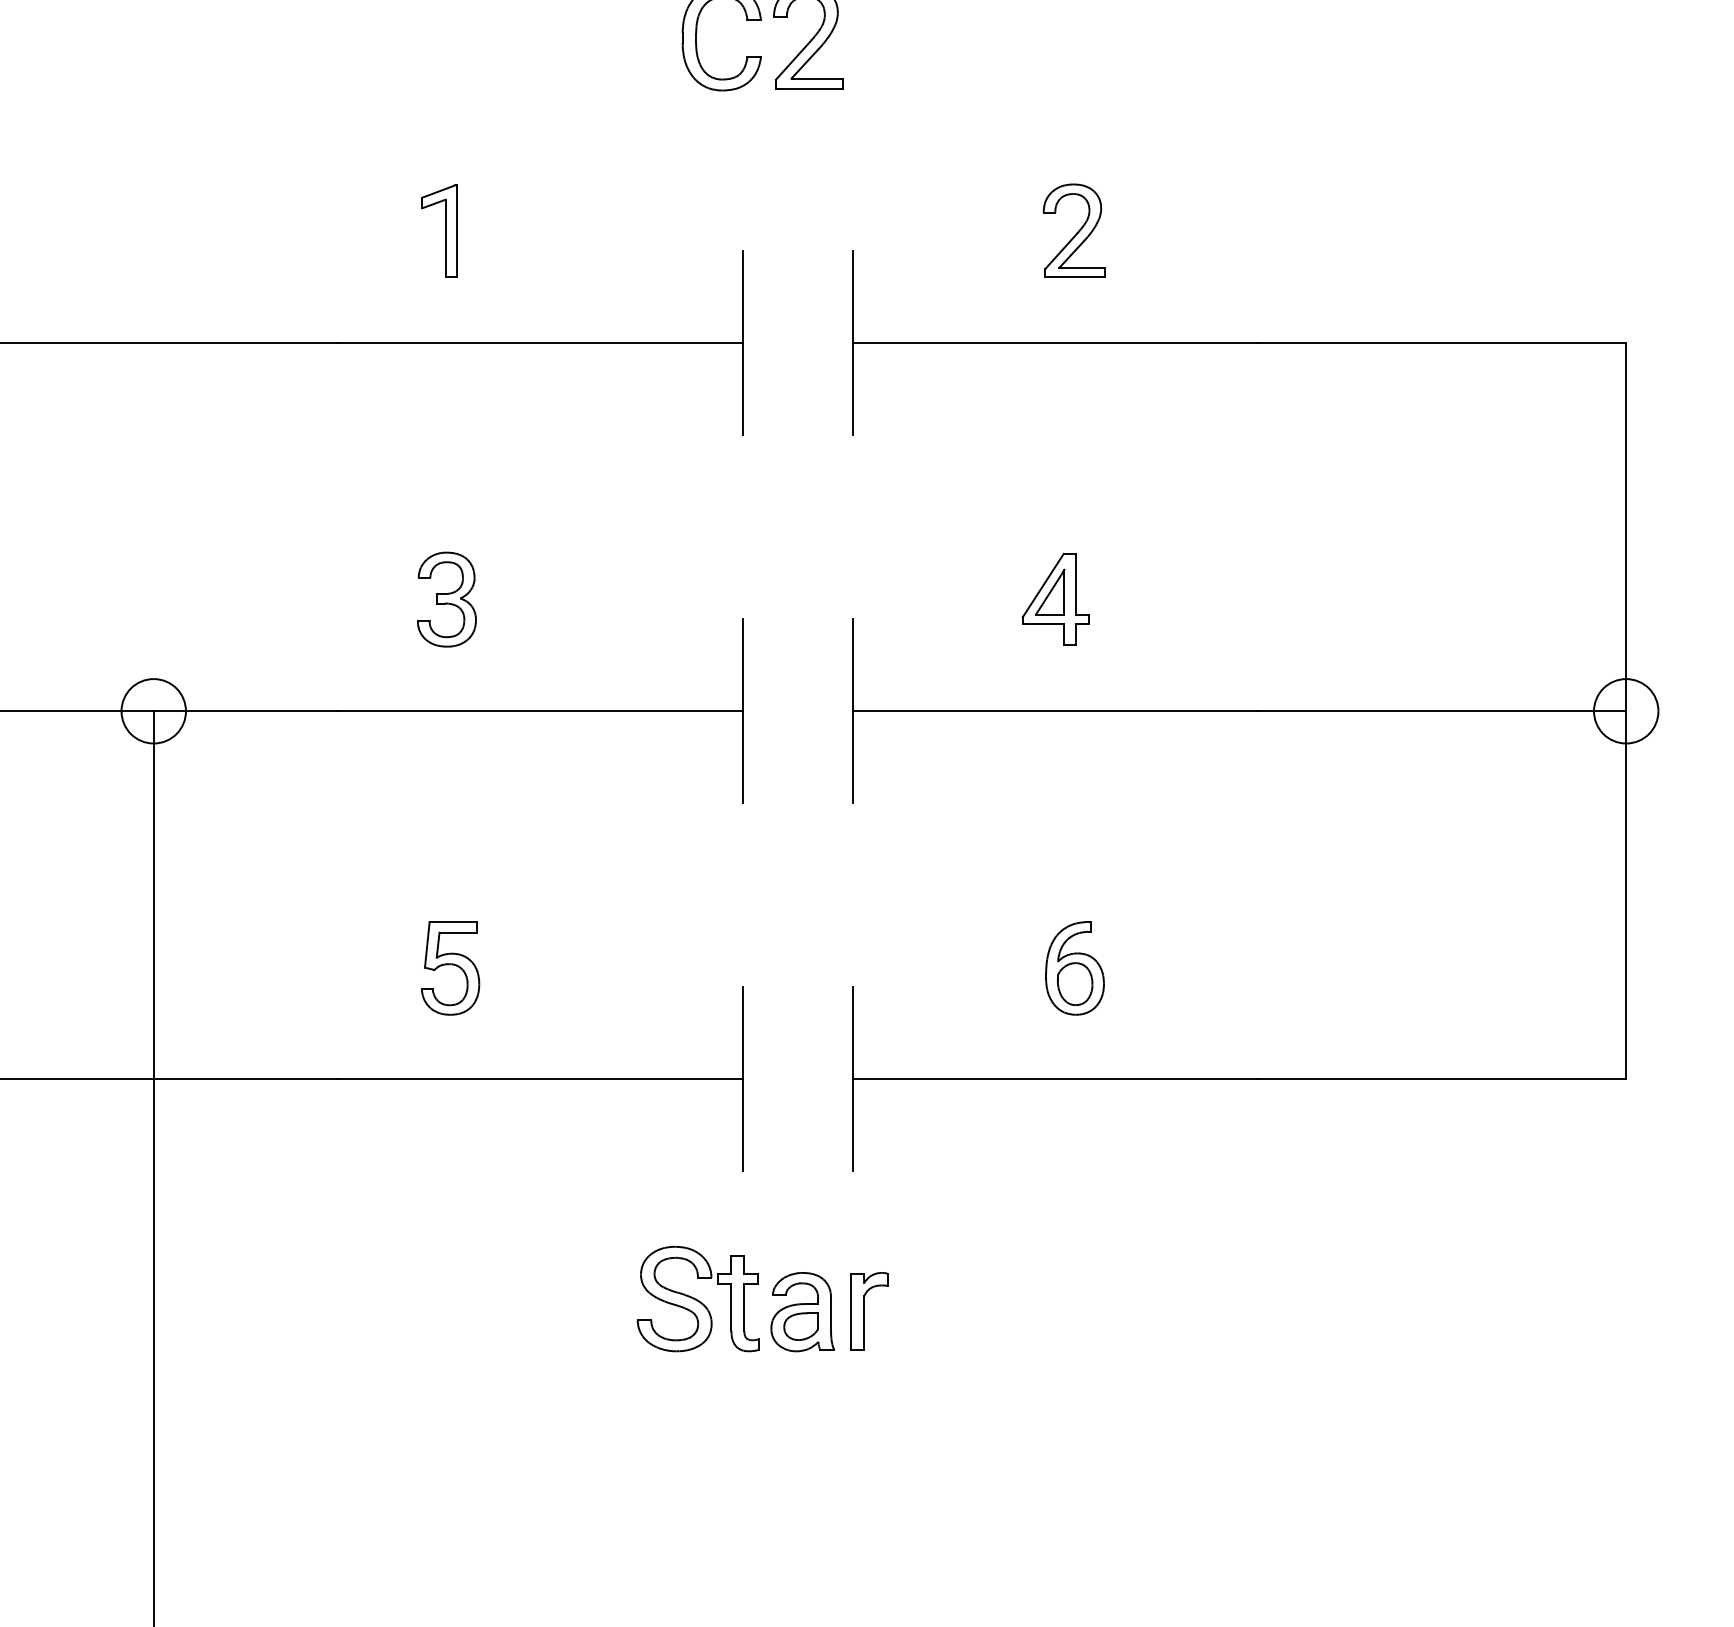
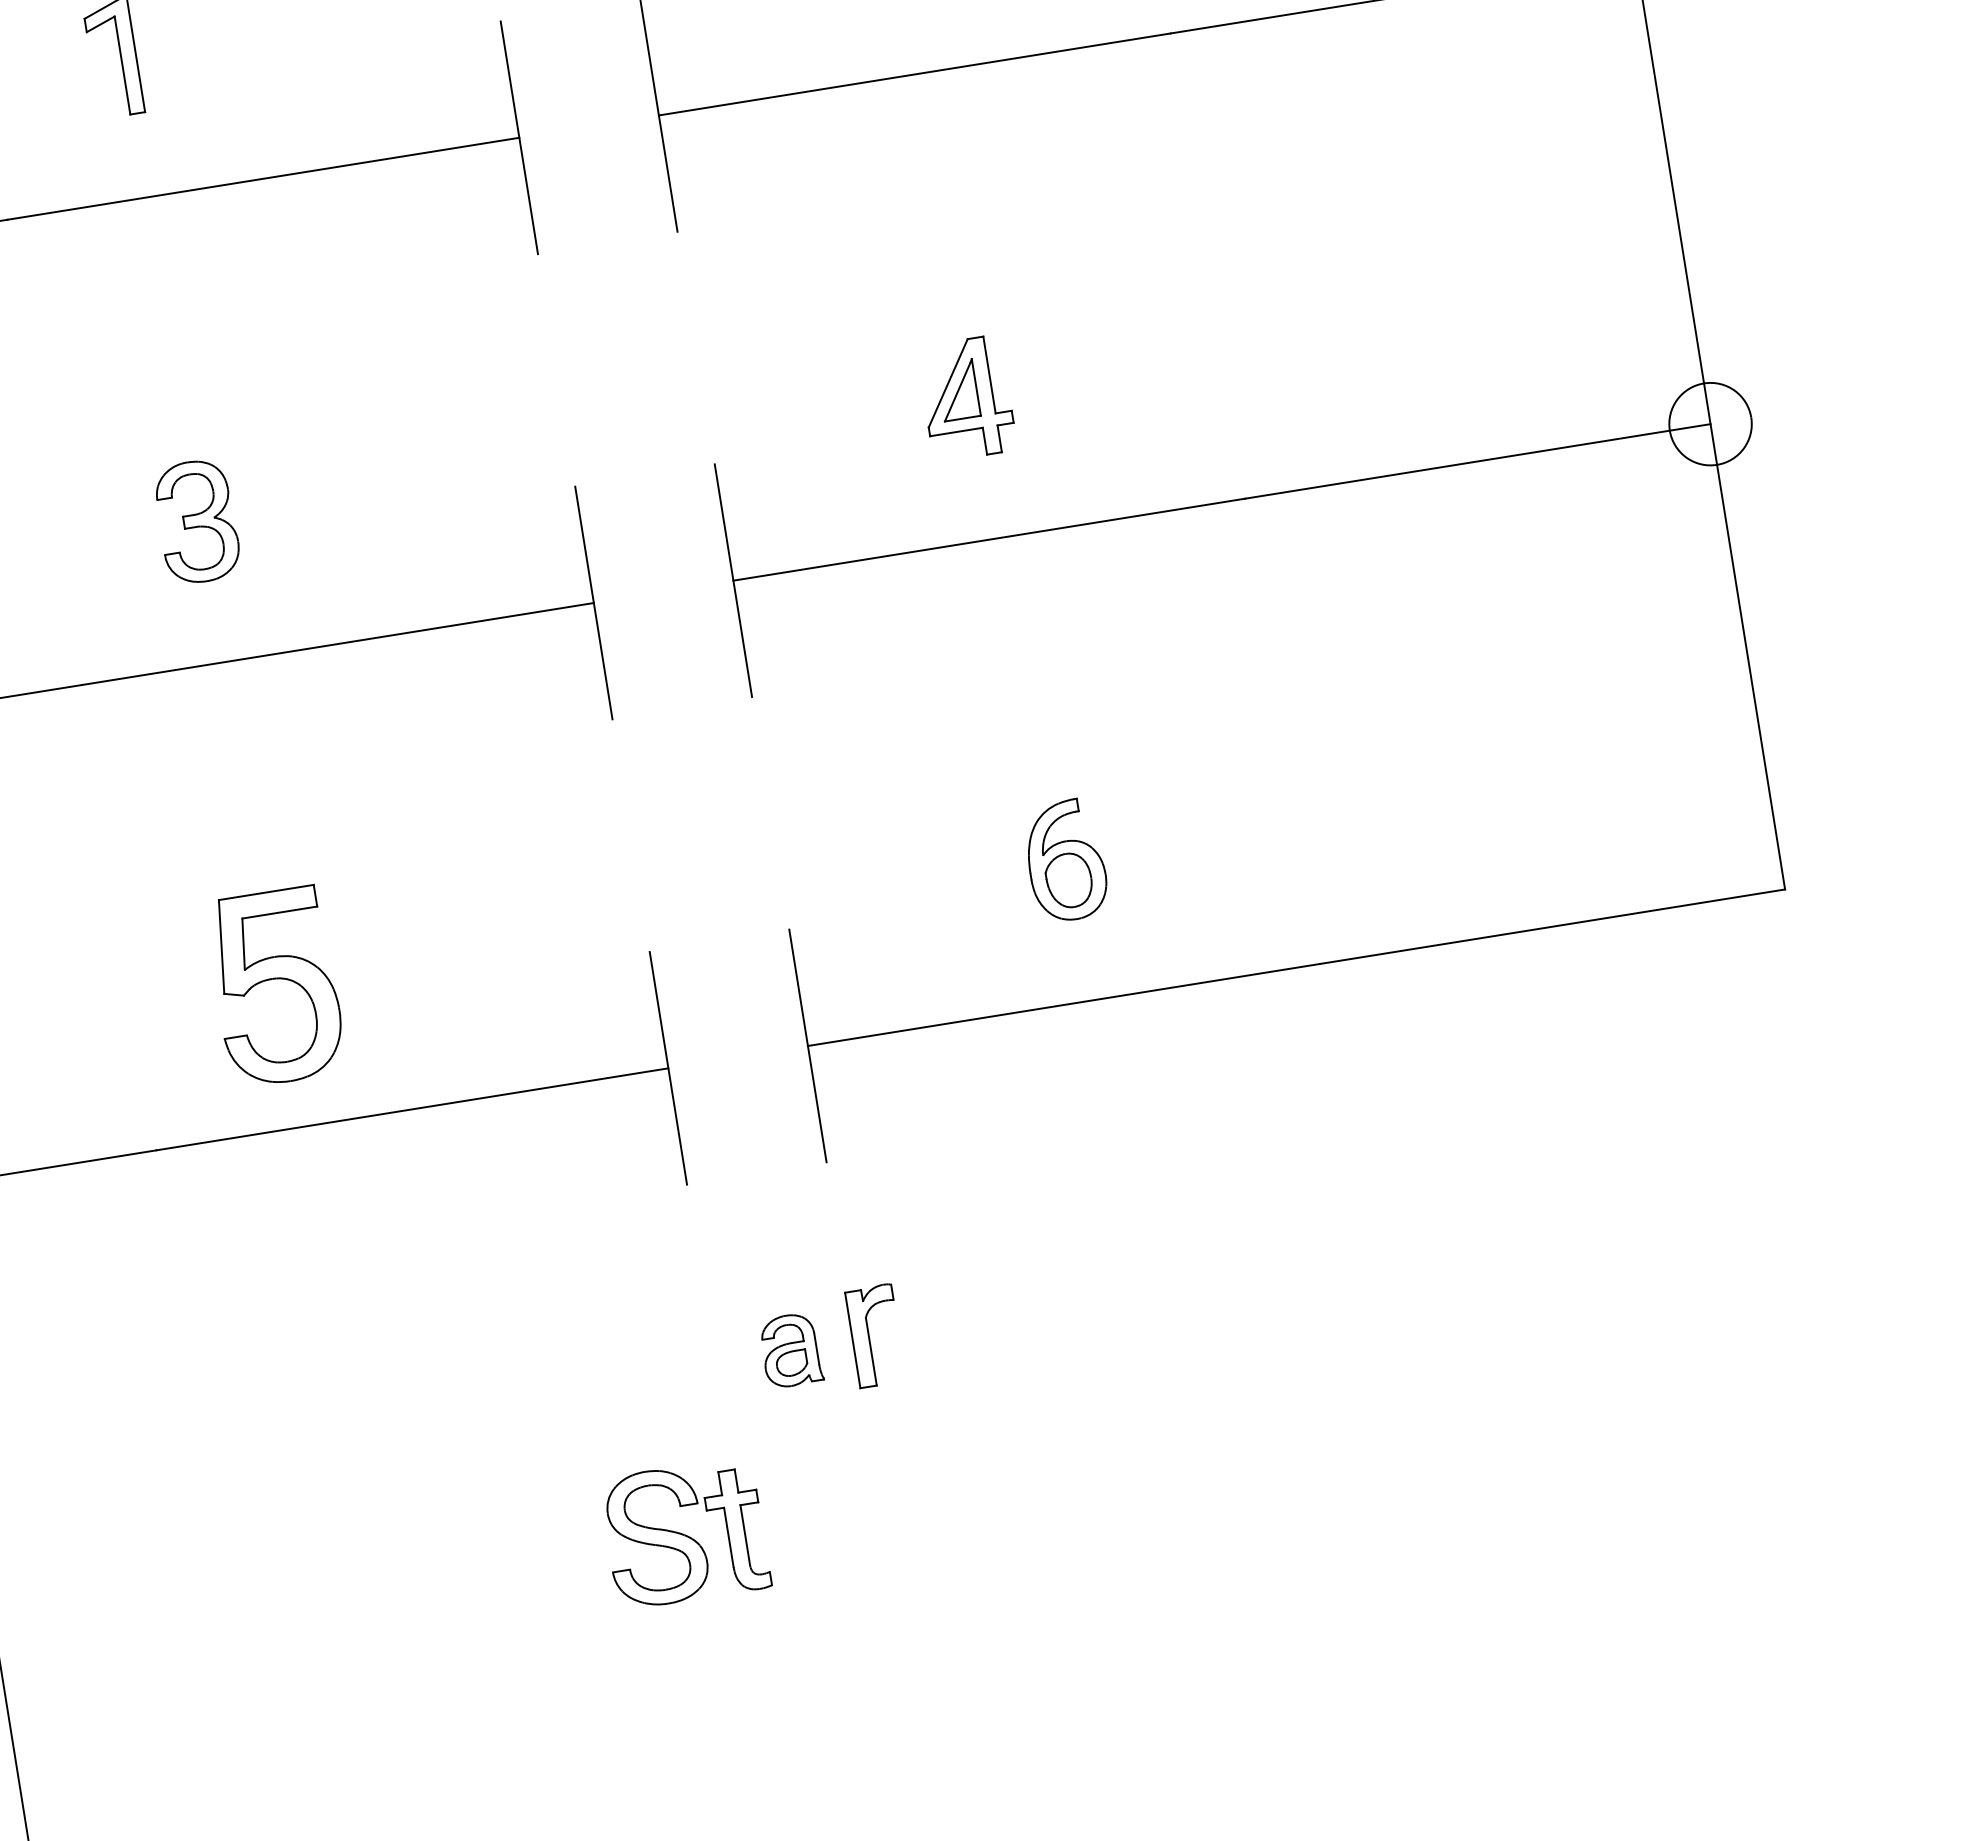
part: (450, 968) -> (276, 987), size x1.6
part: (697, 1298) -> (684, 1532), moved
part: (802, 1312) -> (791, 1350), size x0.7

